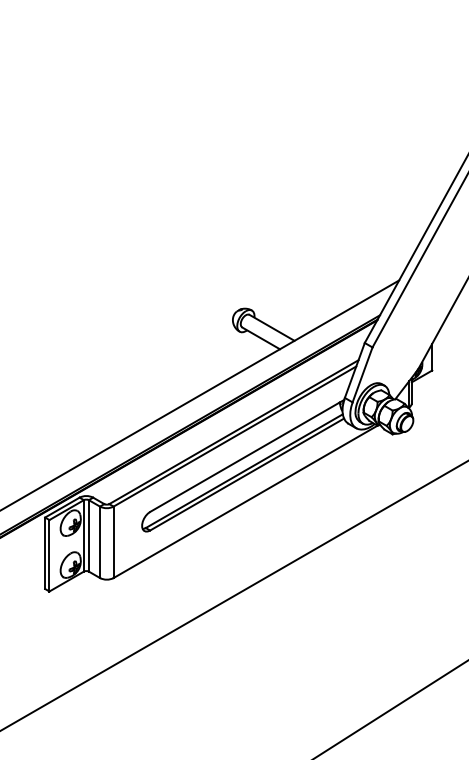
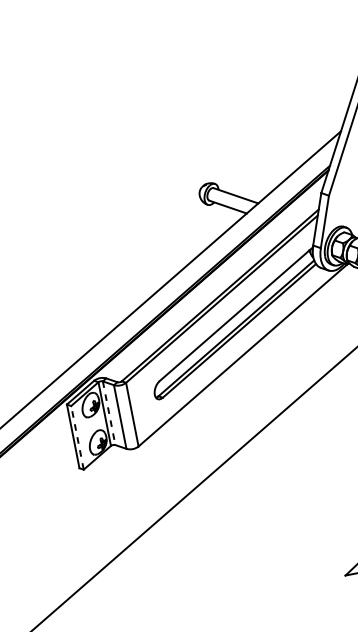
line: (88, 535) -> (108, 412), solid -> dashed
line: (49, 555) -> (77, 437), solid -> dashed

